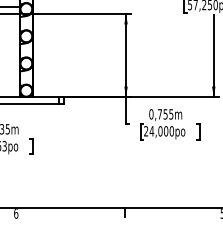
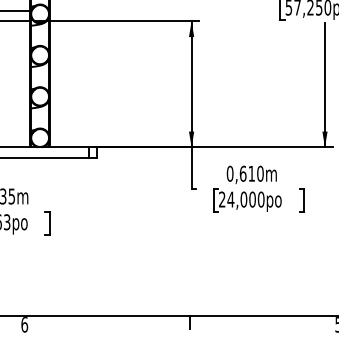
text: (165, 114) -> (251, 174), 0,755m -> 0,610m

